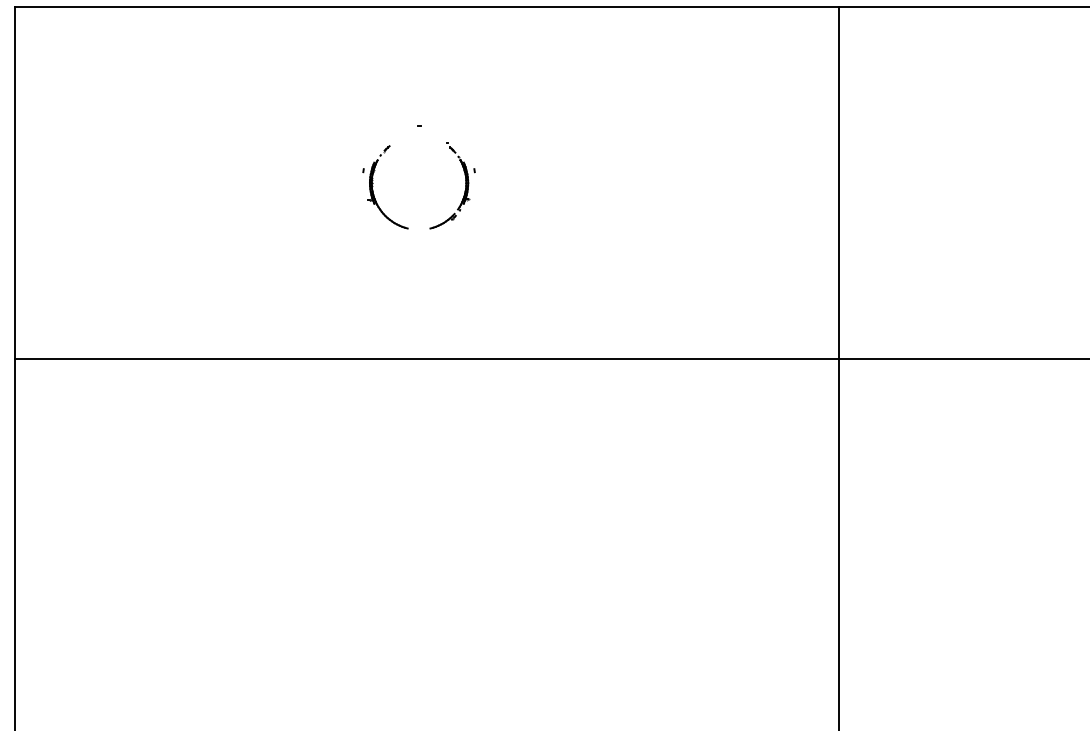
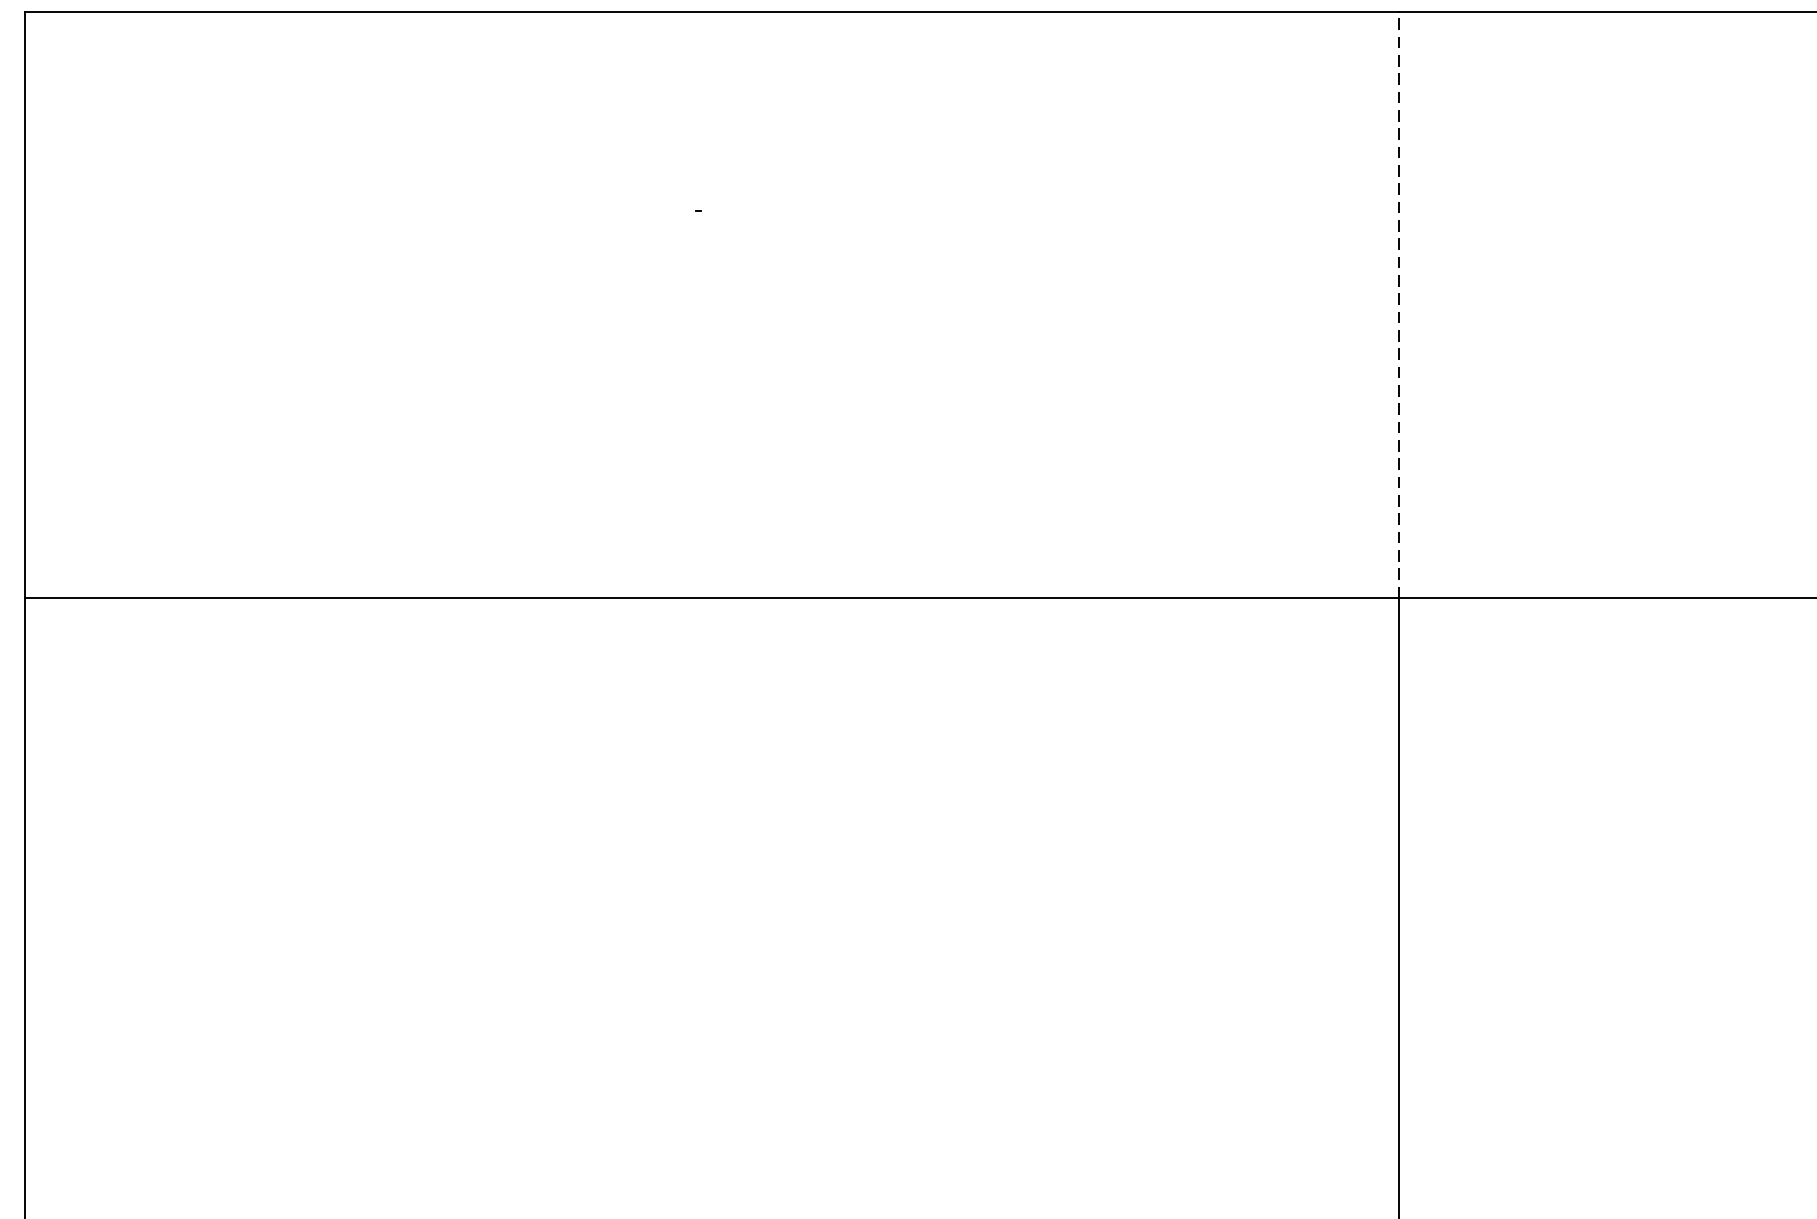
line: (839, 182) -> (1399, 304), solid -> dashed
part: (465, 185) -> (775, 309), removed
part: (373, 186) -> (622, 311), removed

